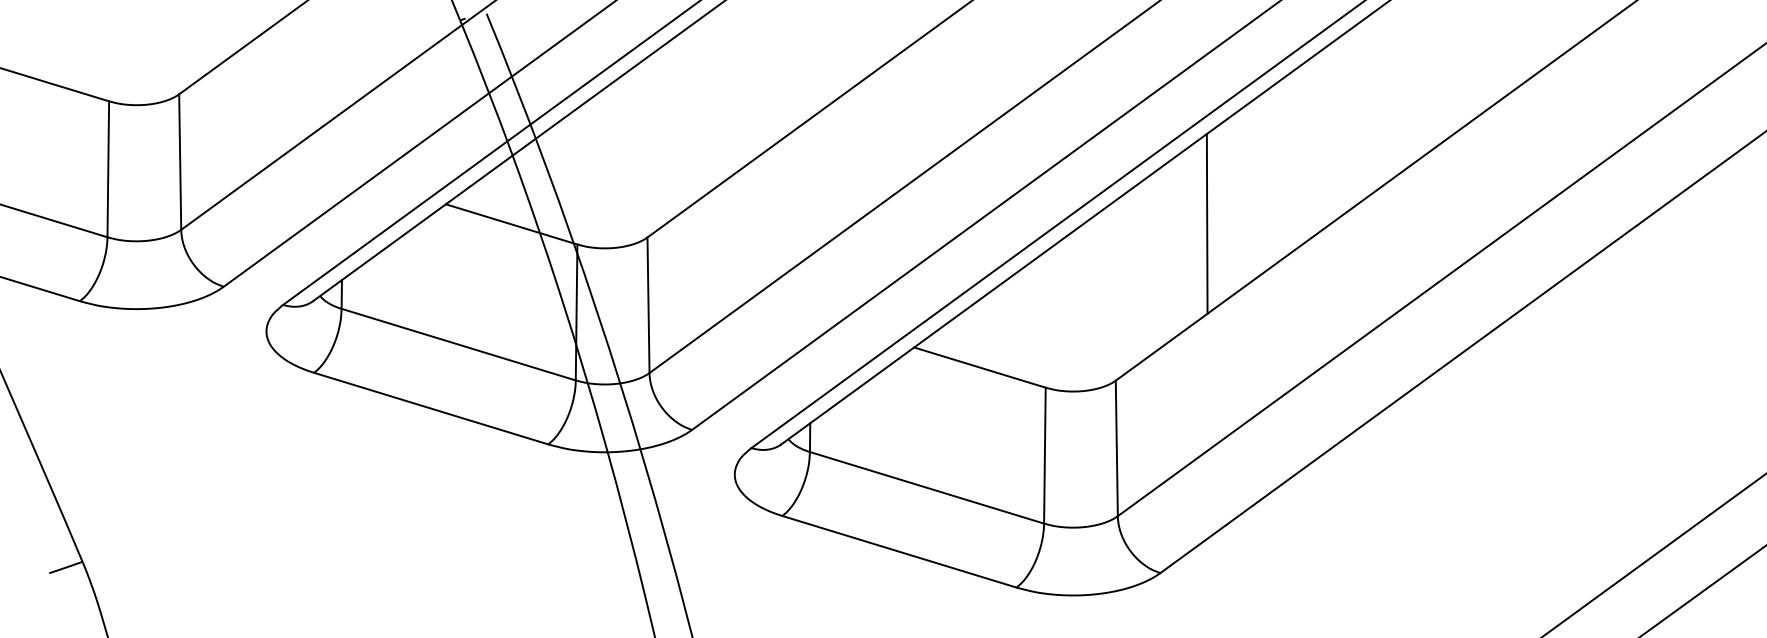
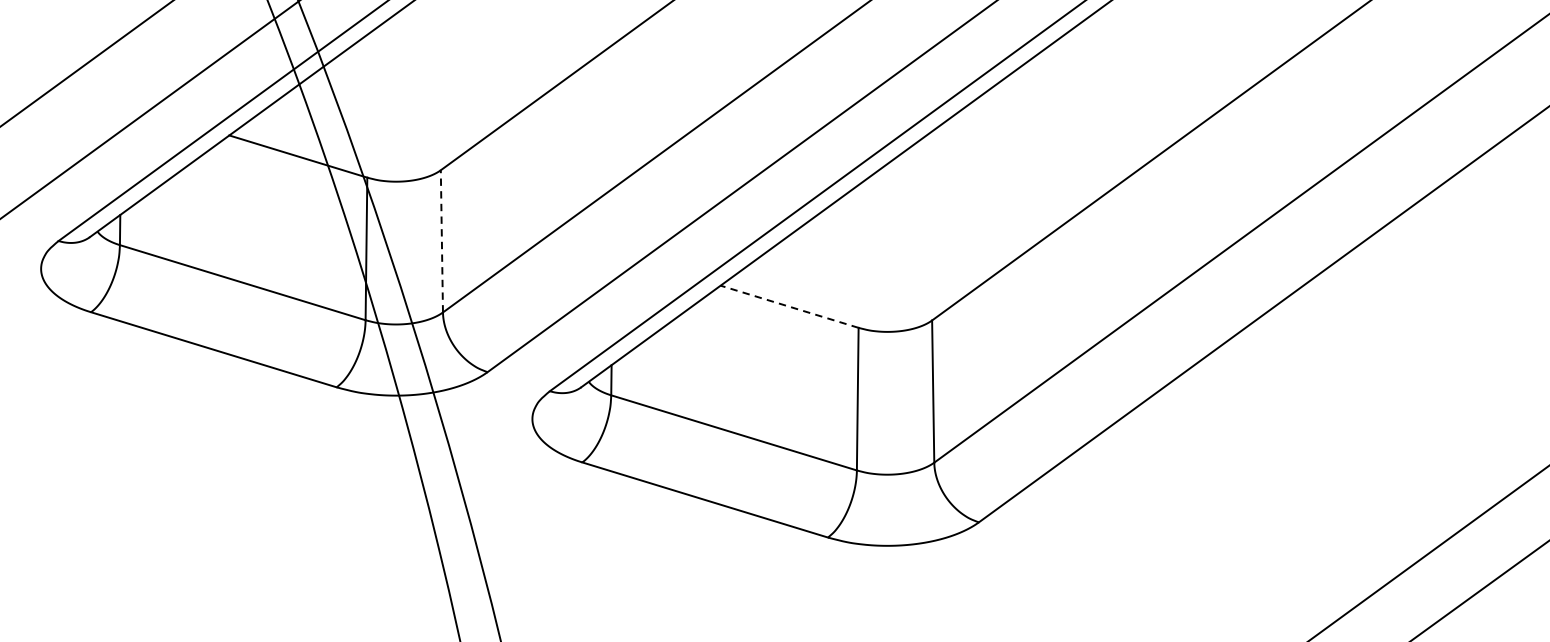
line: (1206, 223) -> (1027, 155), removed
line: (648, 305) -> (441, 241), solid -> dashed
line: (979, 367) -> (789, 306), solid -> dashed

